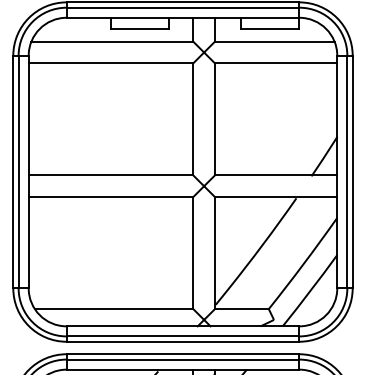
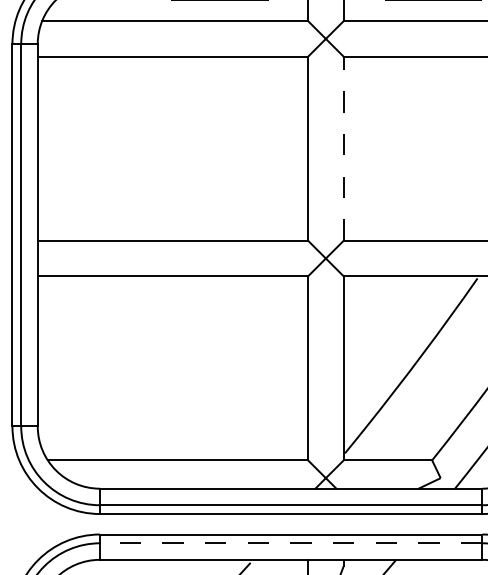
line: (214, 118) -> (342, 147), solid -> dashed
line: (182, 359) -> (290, 543), solid -> dashed

